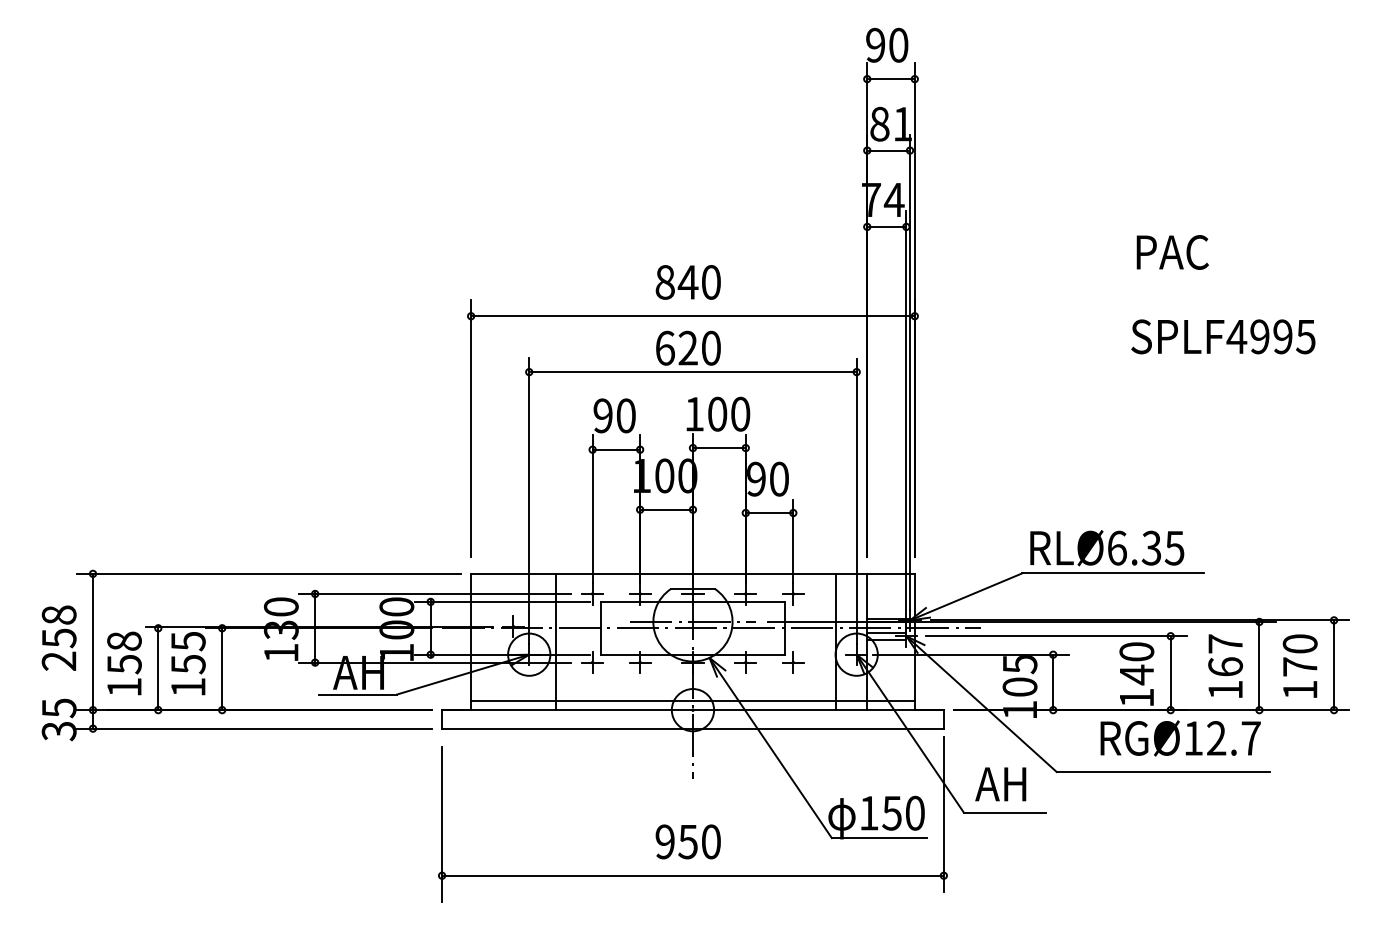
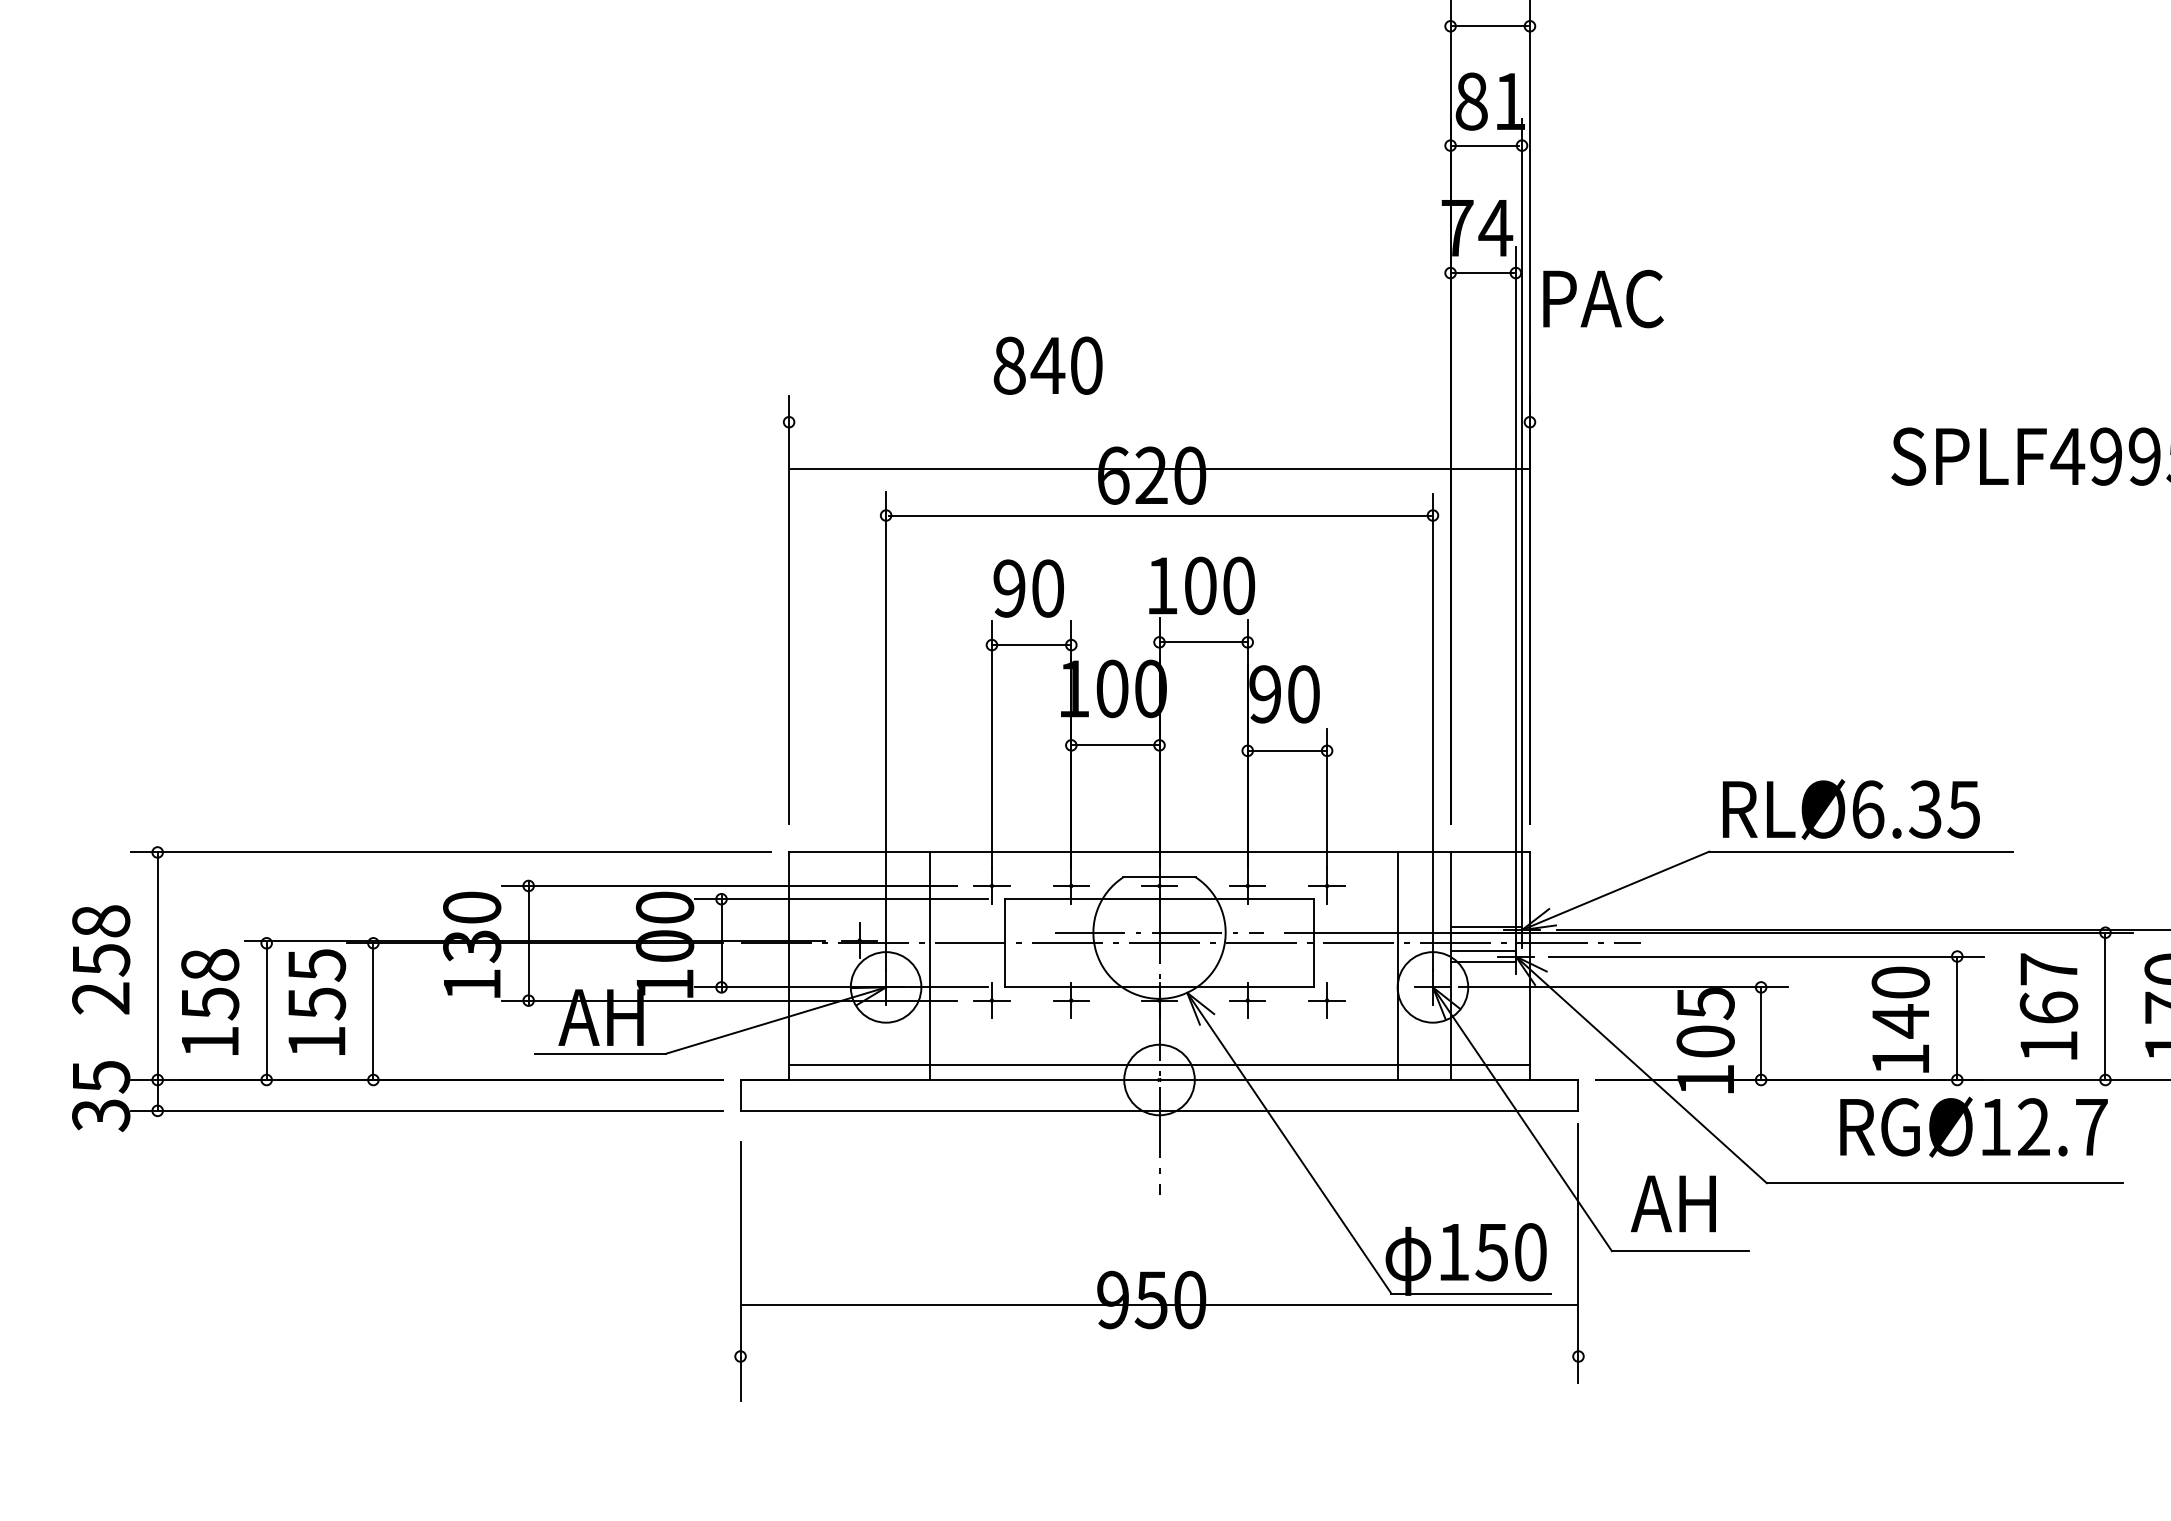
text: (1172, 252) -> (1602, 299), moved
text: (687, 282) -> (1046, 365), moved
line: (692, 316) -> (1158, 469), moved
line: (692, 875) -> (1158, 1304), moved

